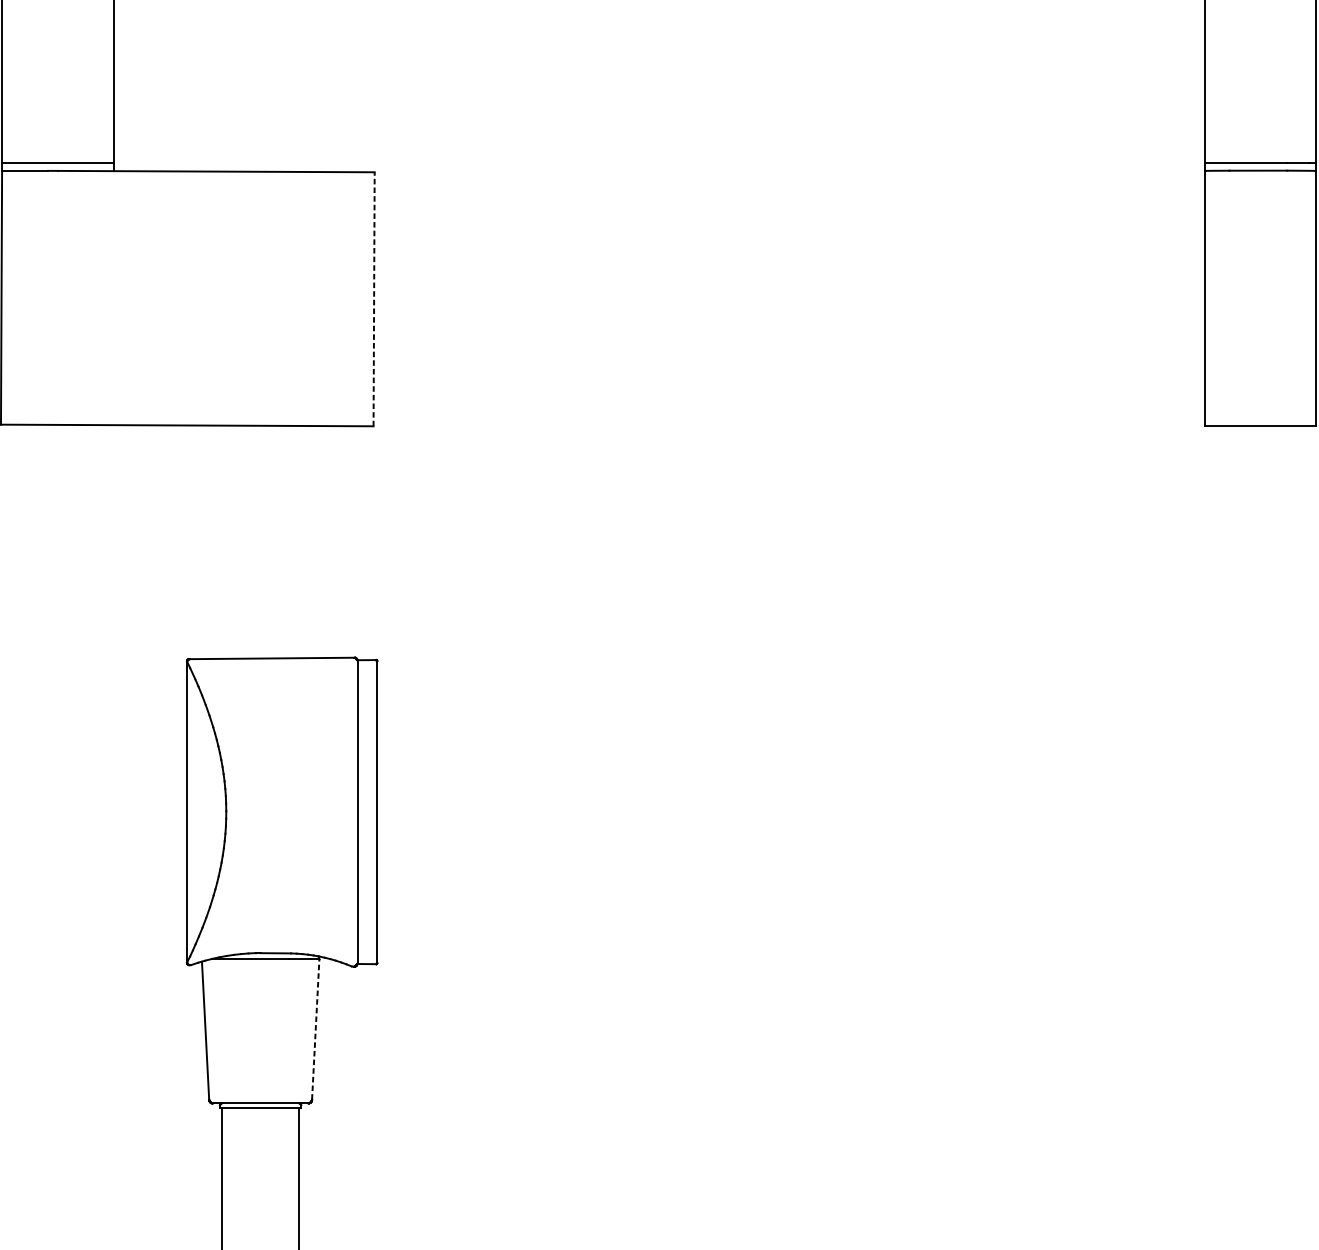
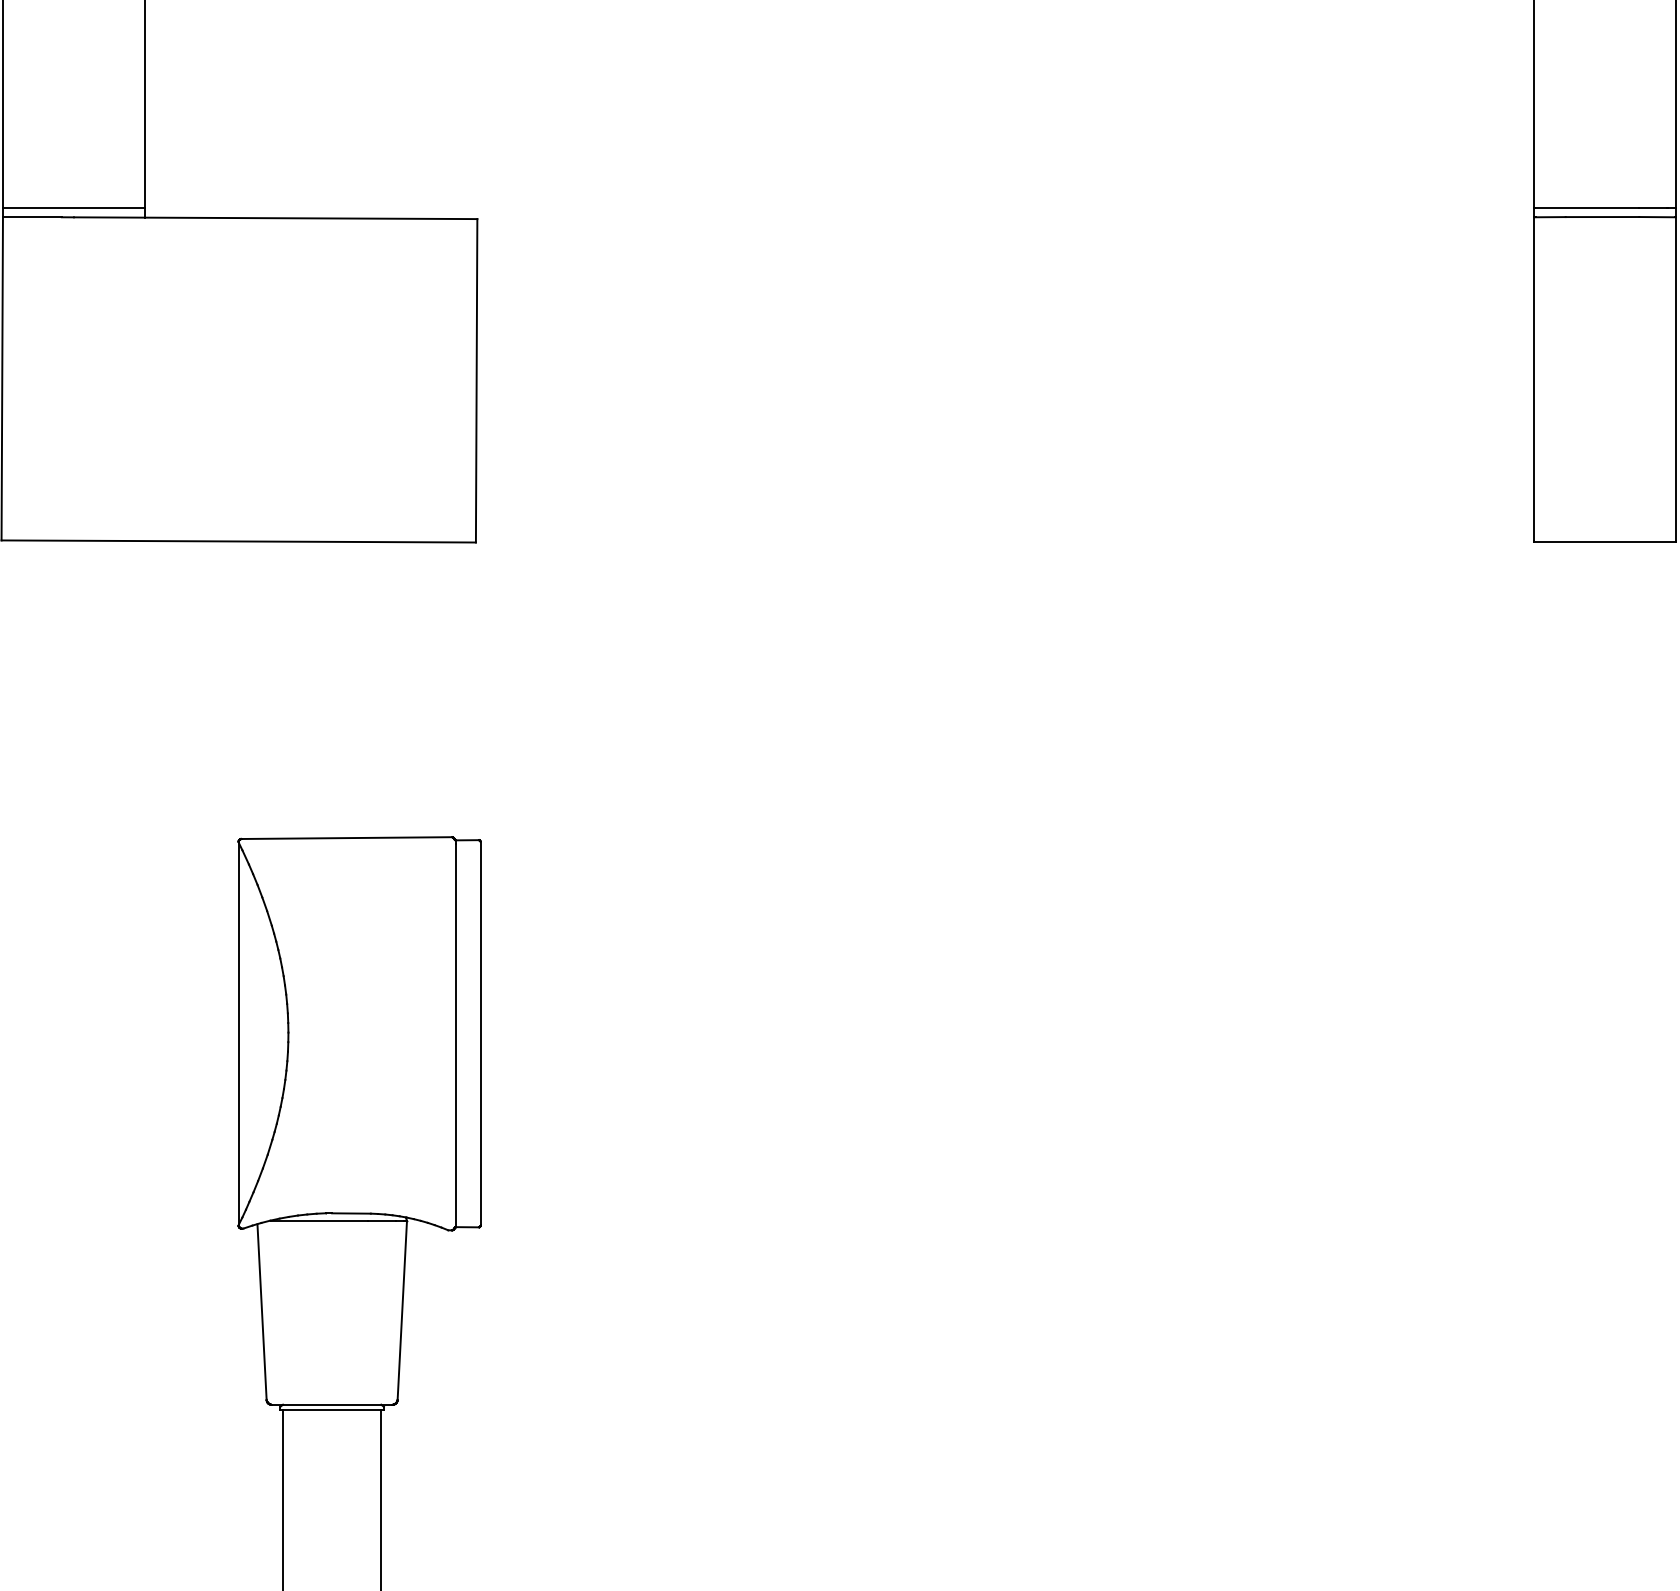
line: (374, 299) -> (476, 380), dashed -> solid
line: (315, 1029) -> (402, 1310), dashed -> solid

